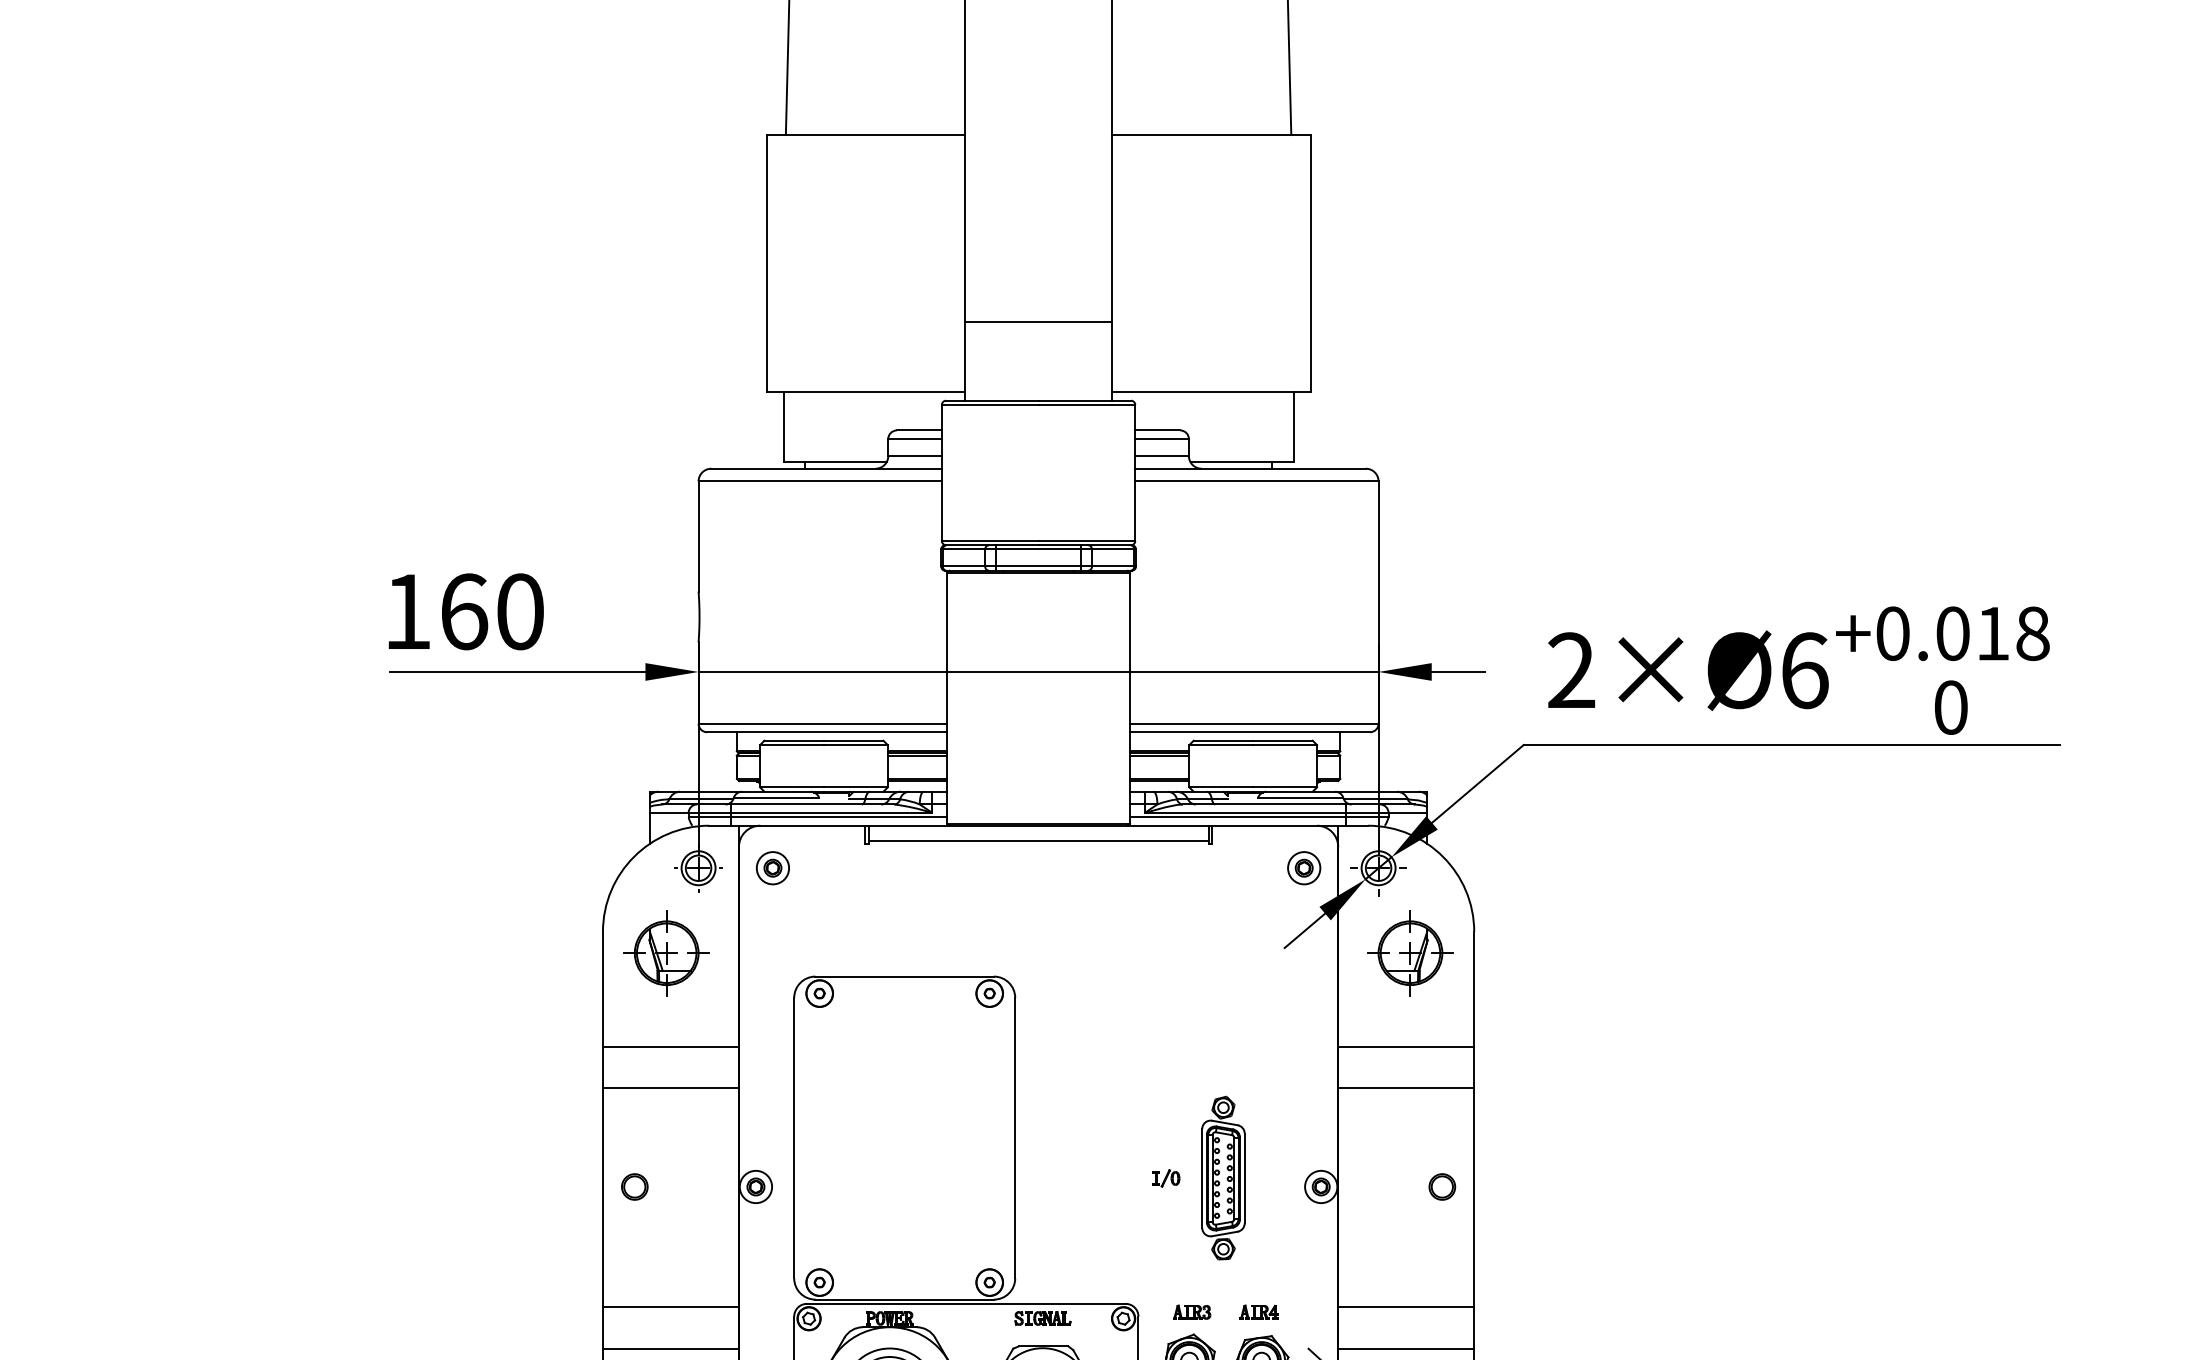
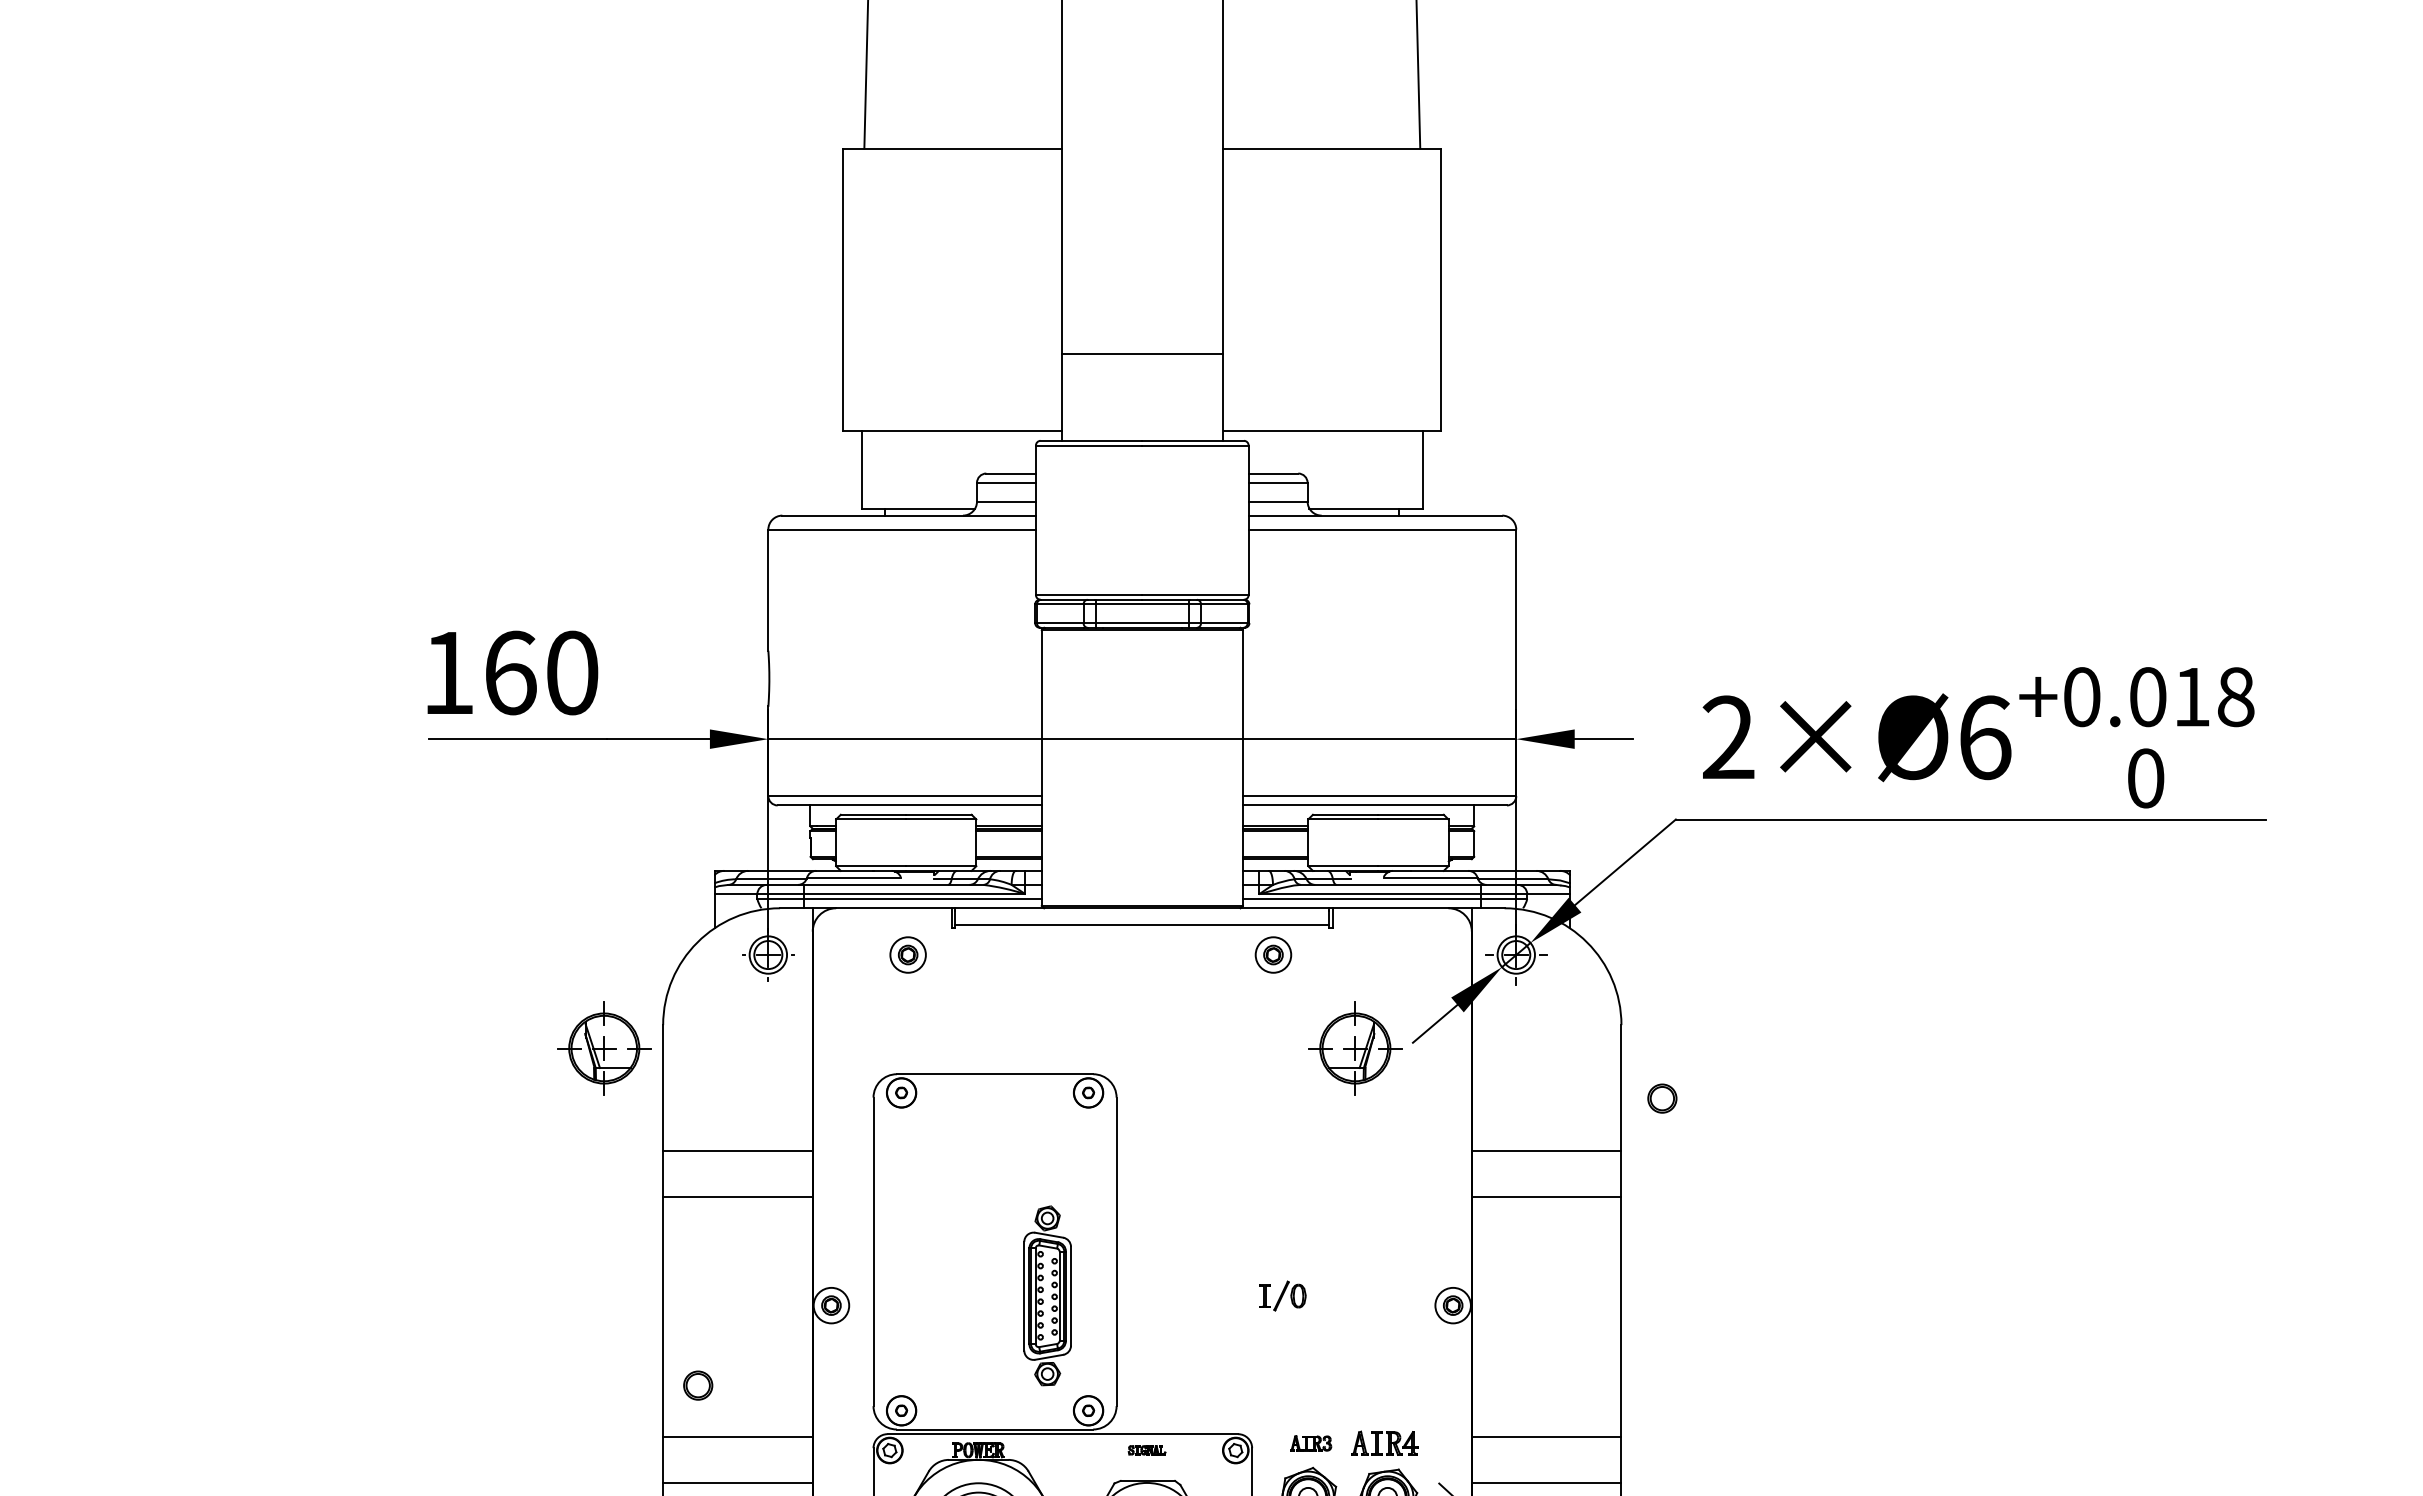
part: (772, 867) -> (907, 954), moved
part: (1304, 867) -> (1273, 954), moved
part: (666, 953) -> (604, 1048), moved
part: (1410, 953) -> (1355, 1048), moved
part: (1223, 1177) -> (1047, 1295), moved
part: (1166, 1178) -> (1283, 1296), size x1.6
part: (635, 1186) -> (698, 1385), moved
part: (1442, 1186) -> (1662, 1098), moved
part: (1258, 1312) -> (1384, 1443), size x1.6
part: (1042, 1318) -> (1146, 1450), size x0.6

